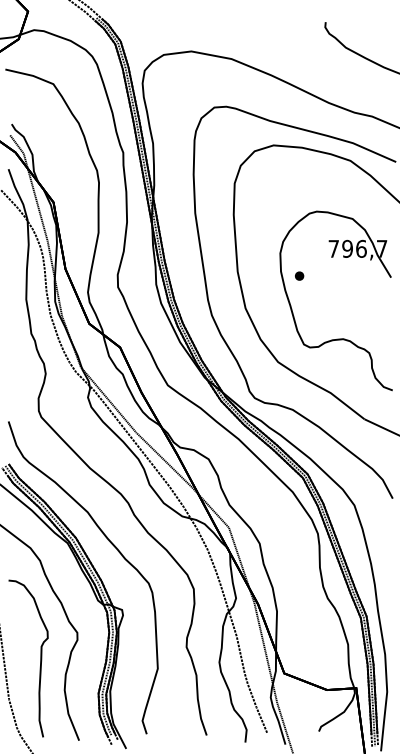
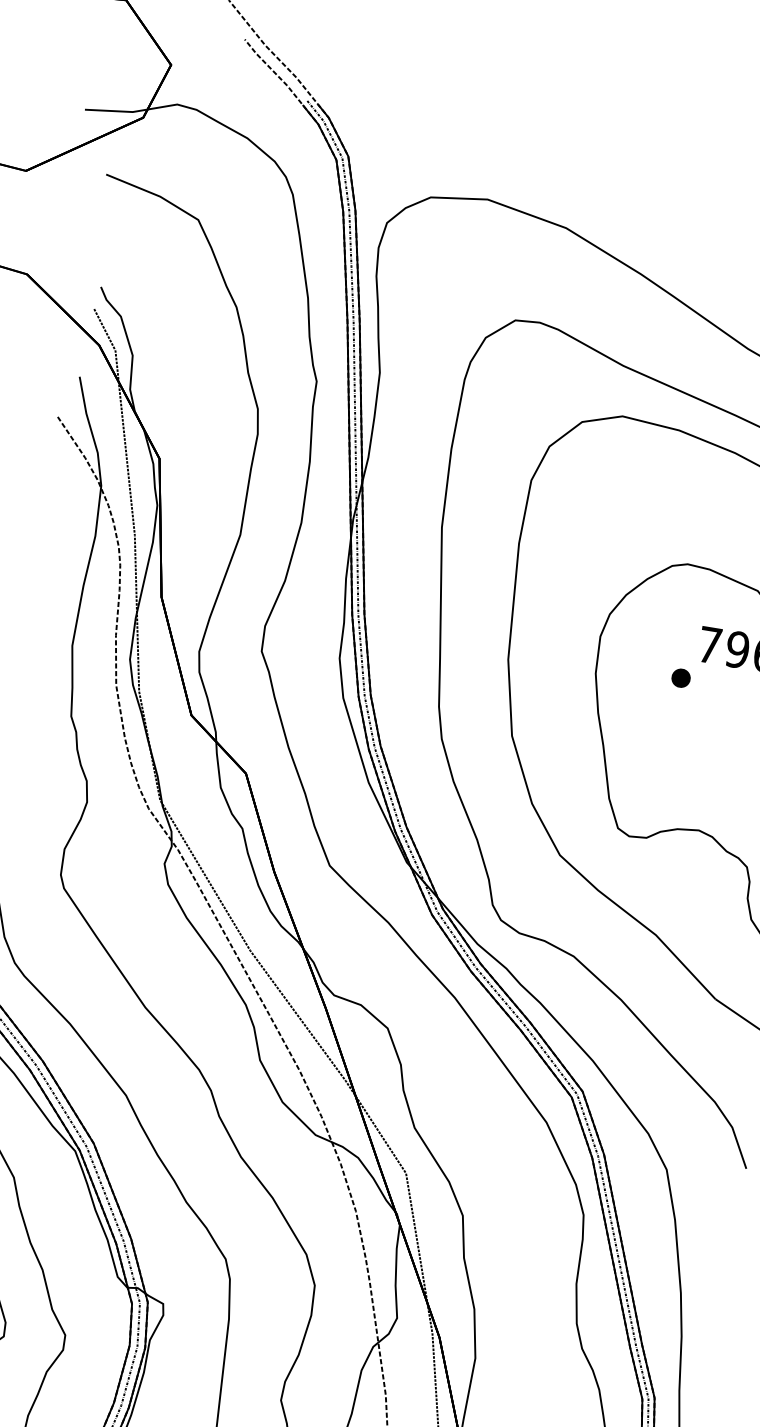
part: (299, 275) -> (681, 676), moved

